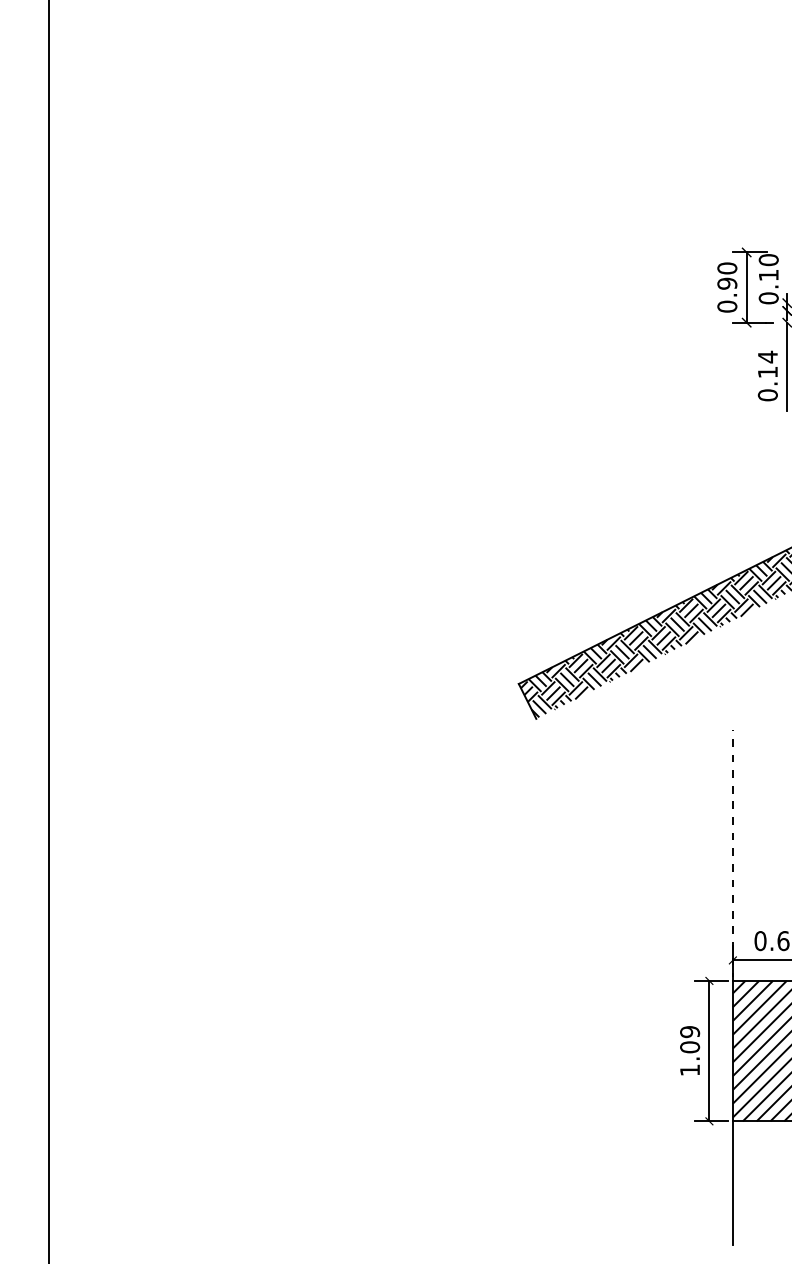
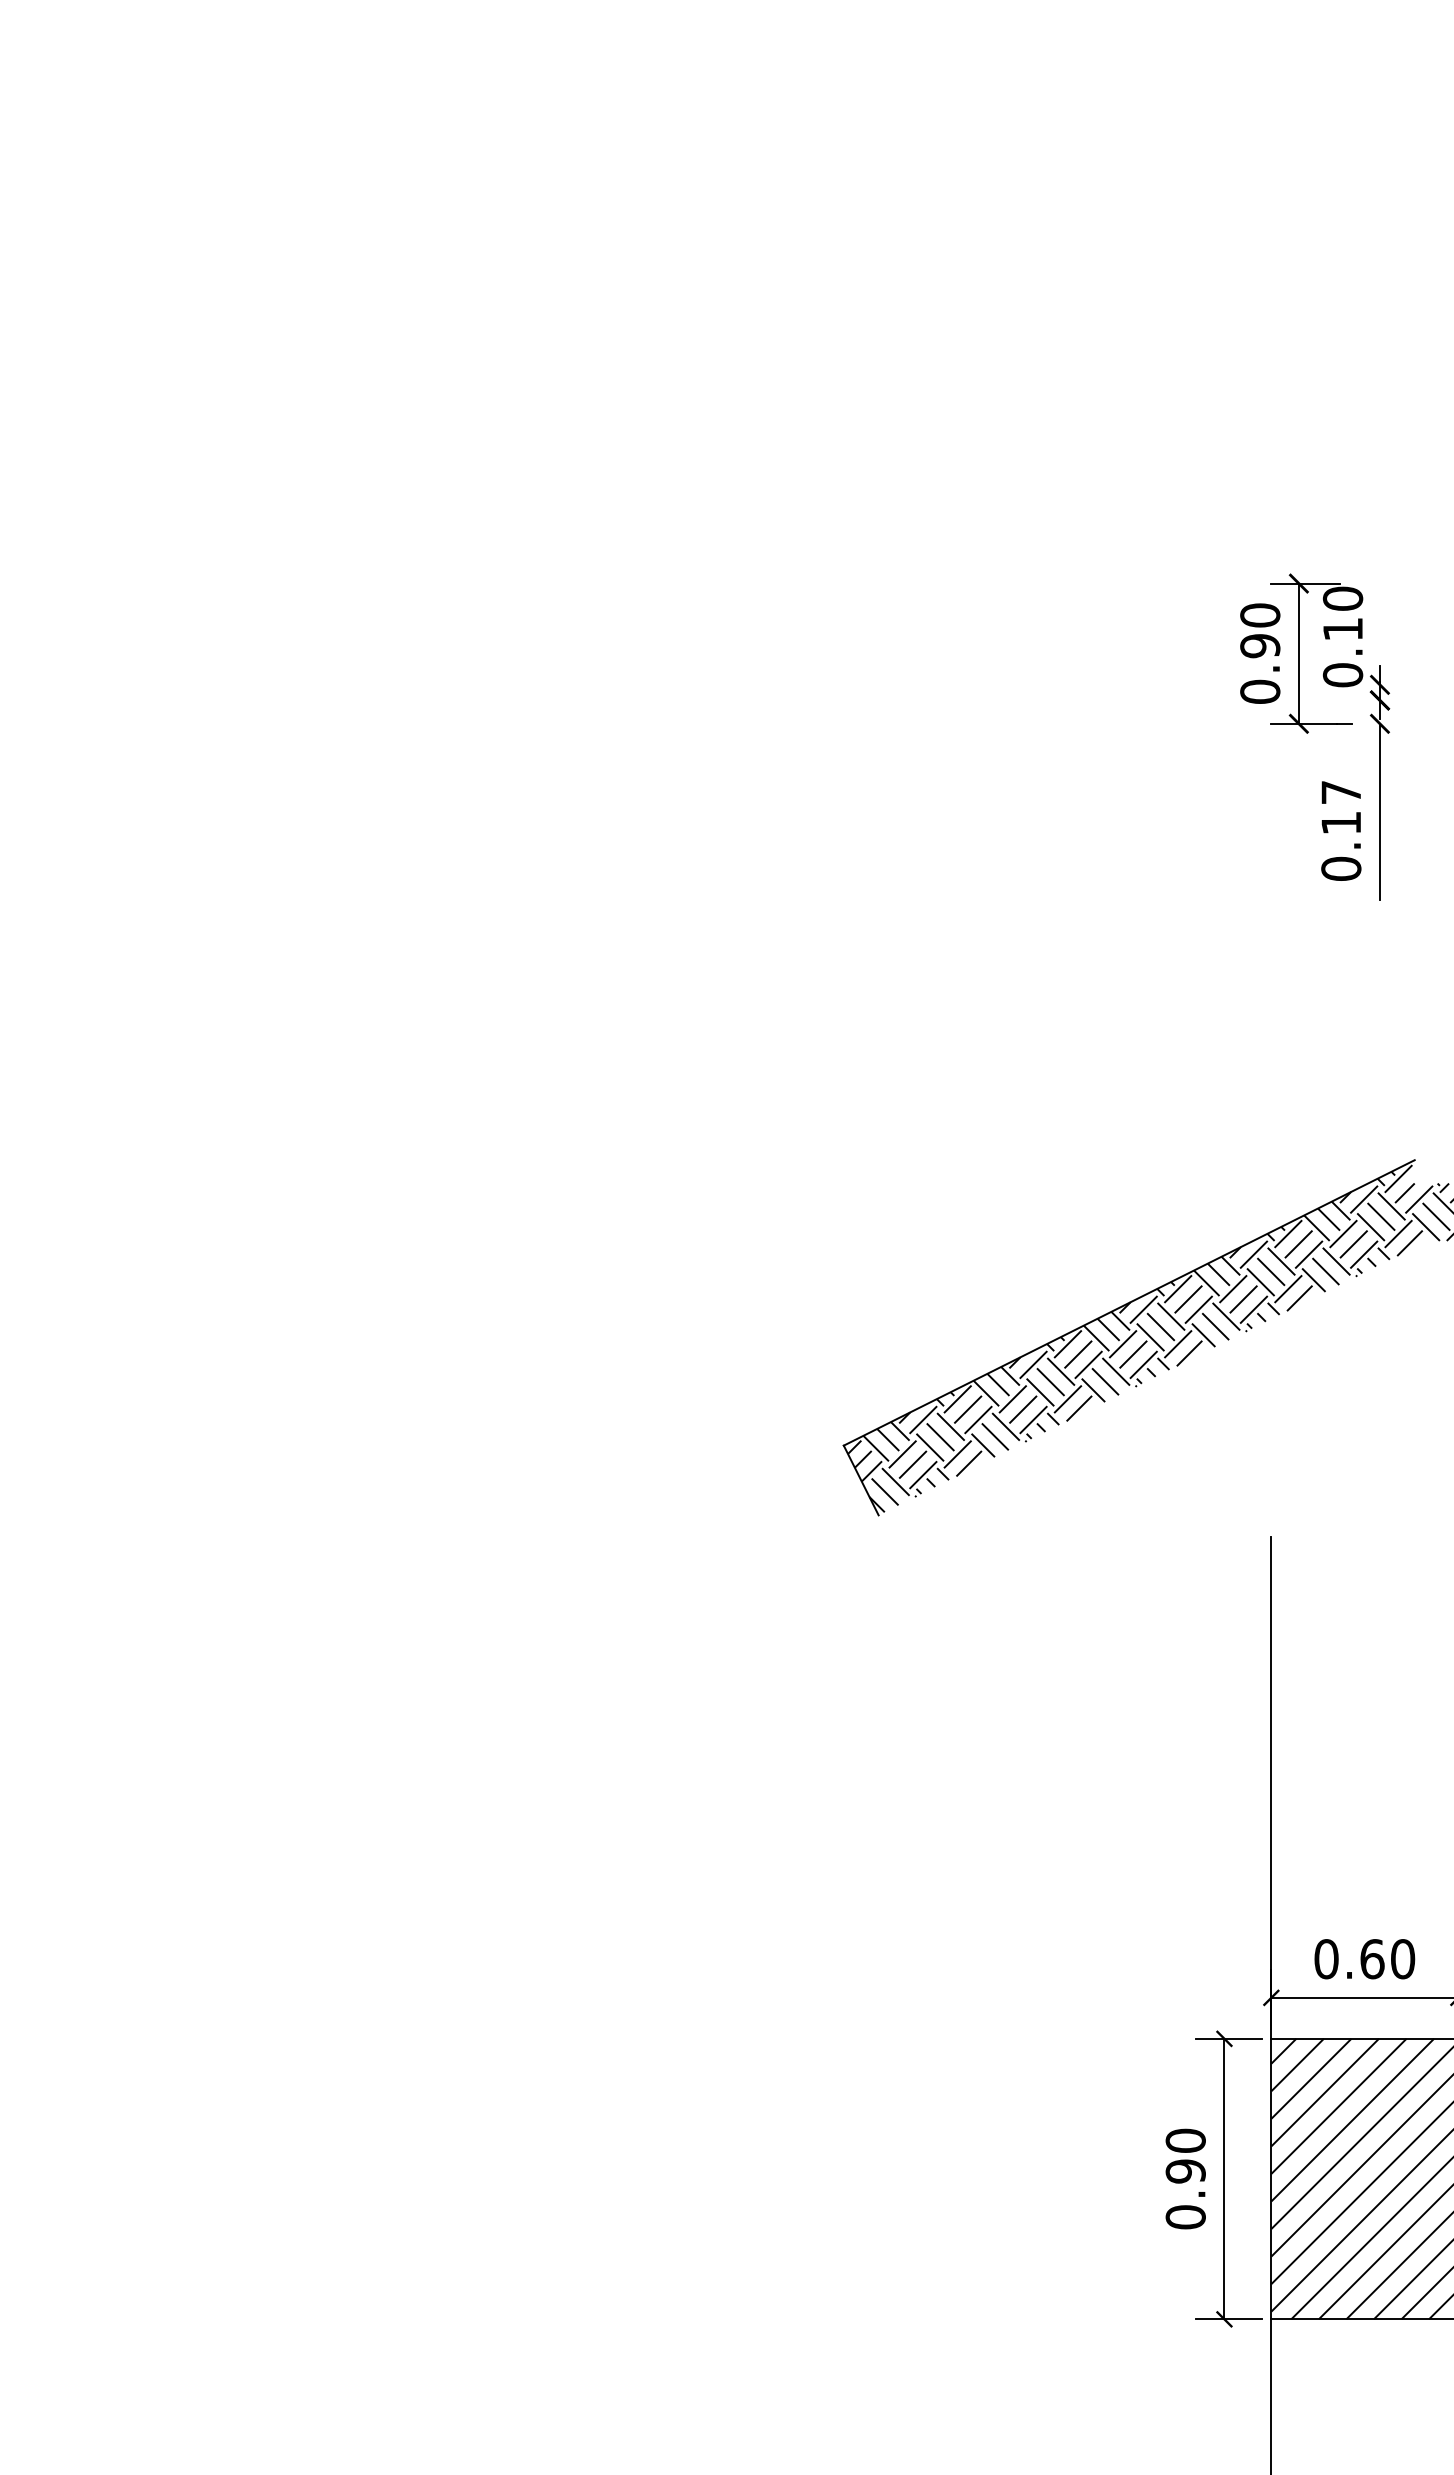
text: (767, 356) -> (1340, 791), 0.14 -> 0.17
line: (732, 855) -> (1270, 1788), dashed -> solid
text: (690, 1051) -> (1186, 2179), 1.09 -> 0.90

